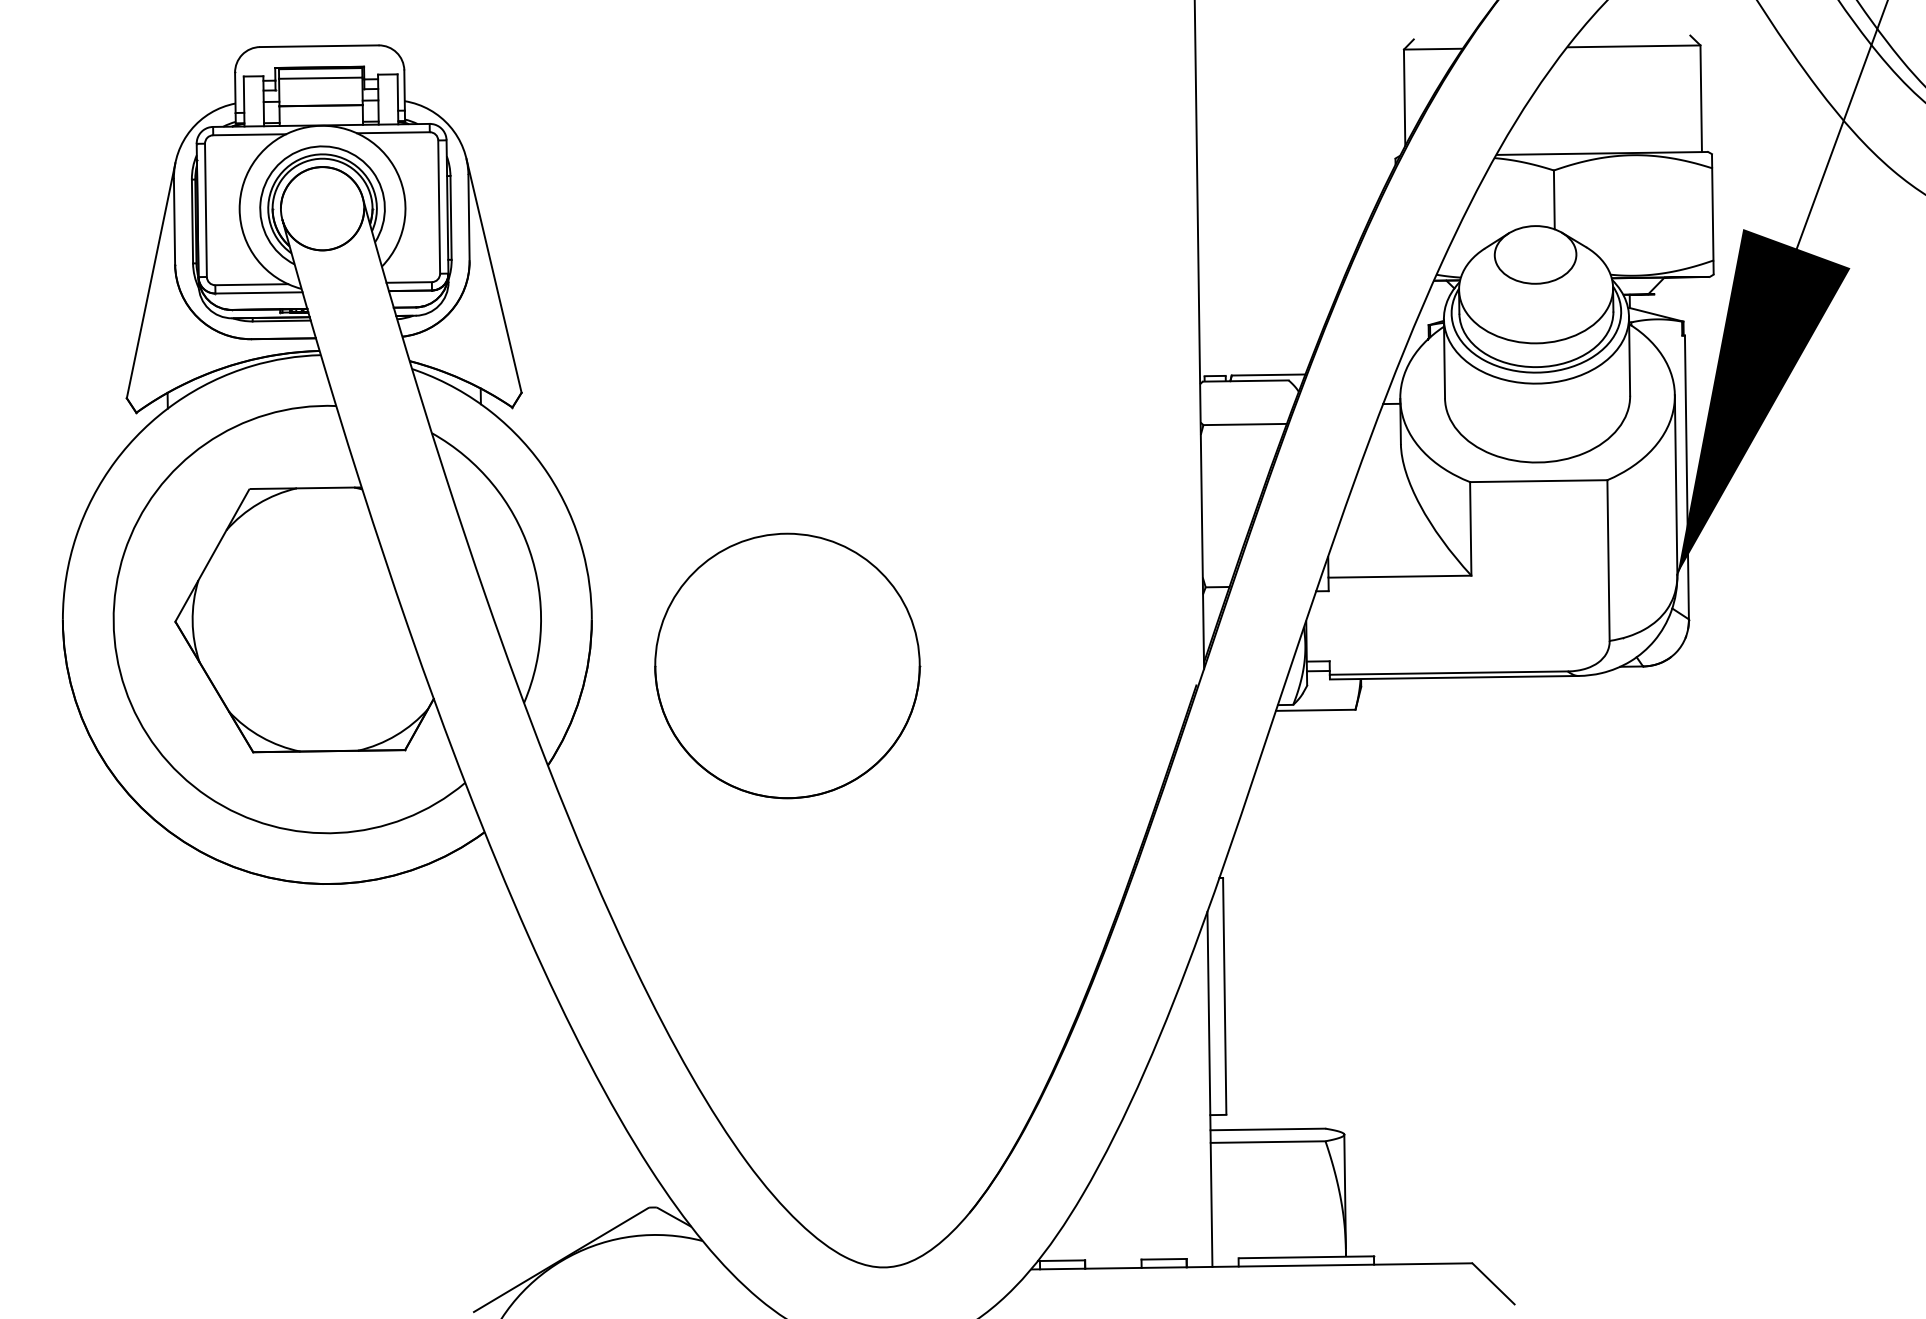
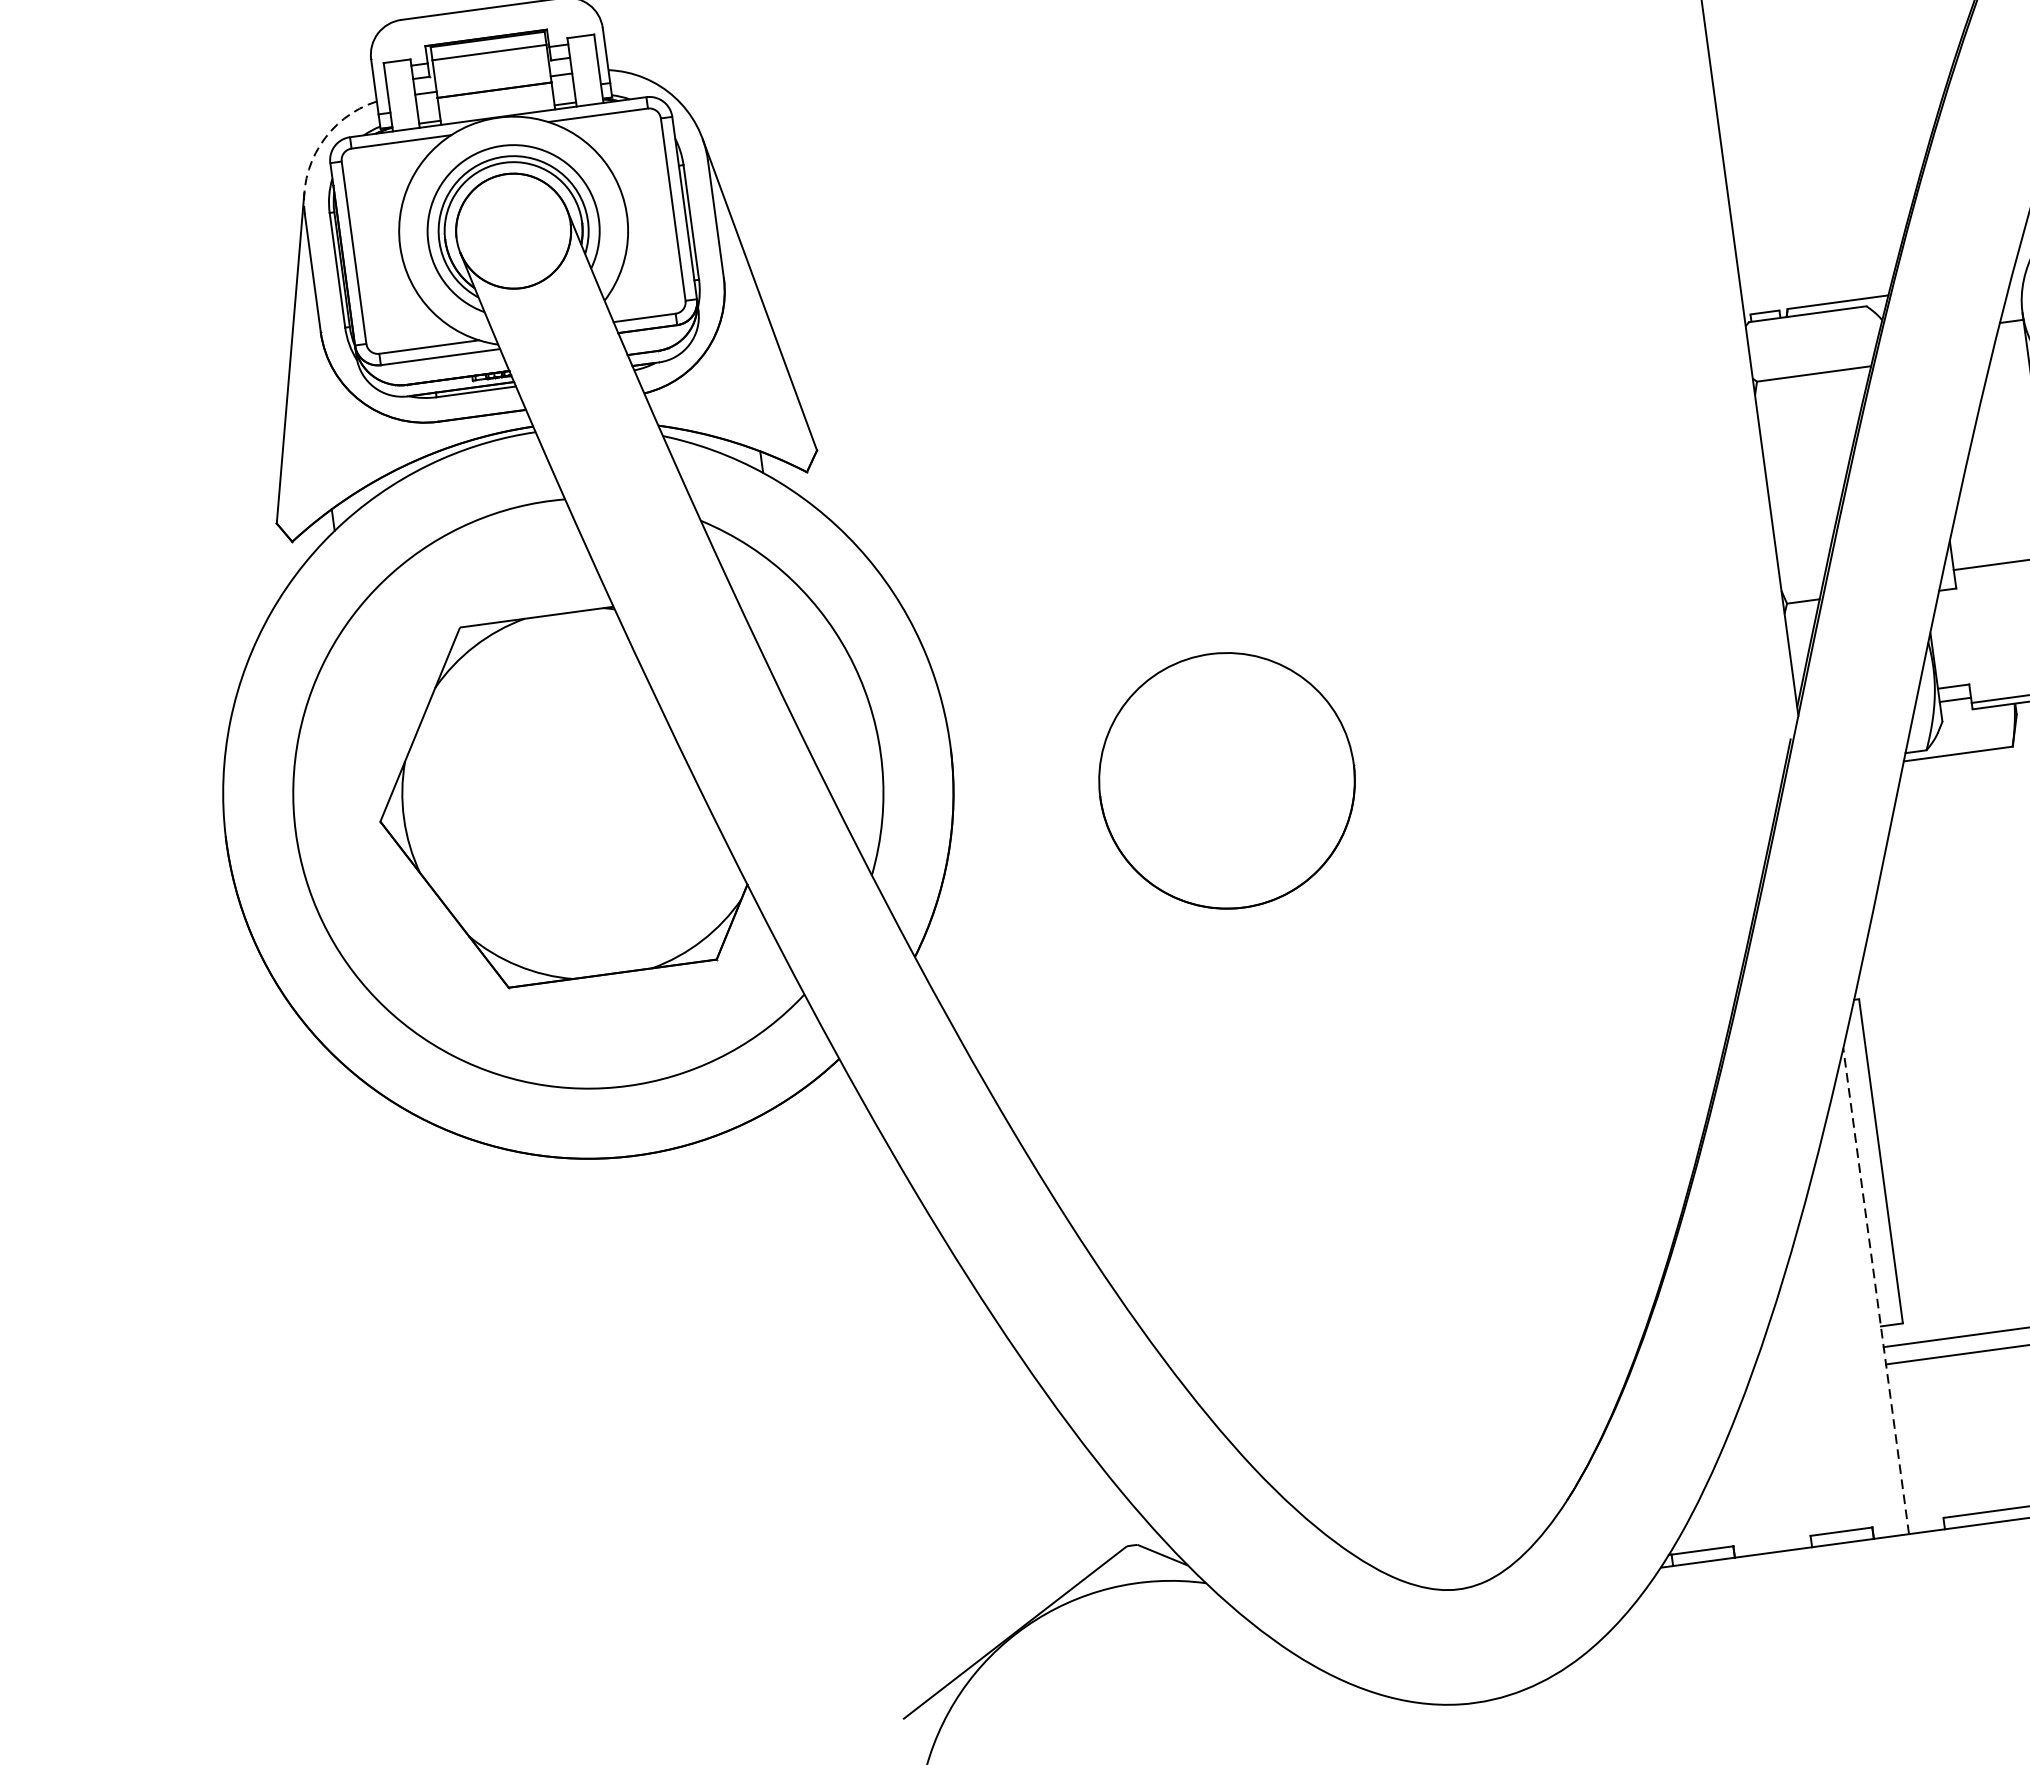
arc: (190, 130) -> (319, 145), solid -> dashed
part: (787, 665) -> (1226, 780), size x0.7
line: (1209, 1089) -> (1875, 1291), solid -> dashed

